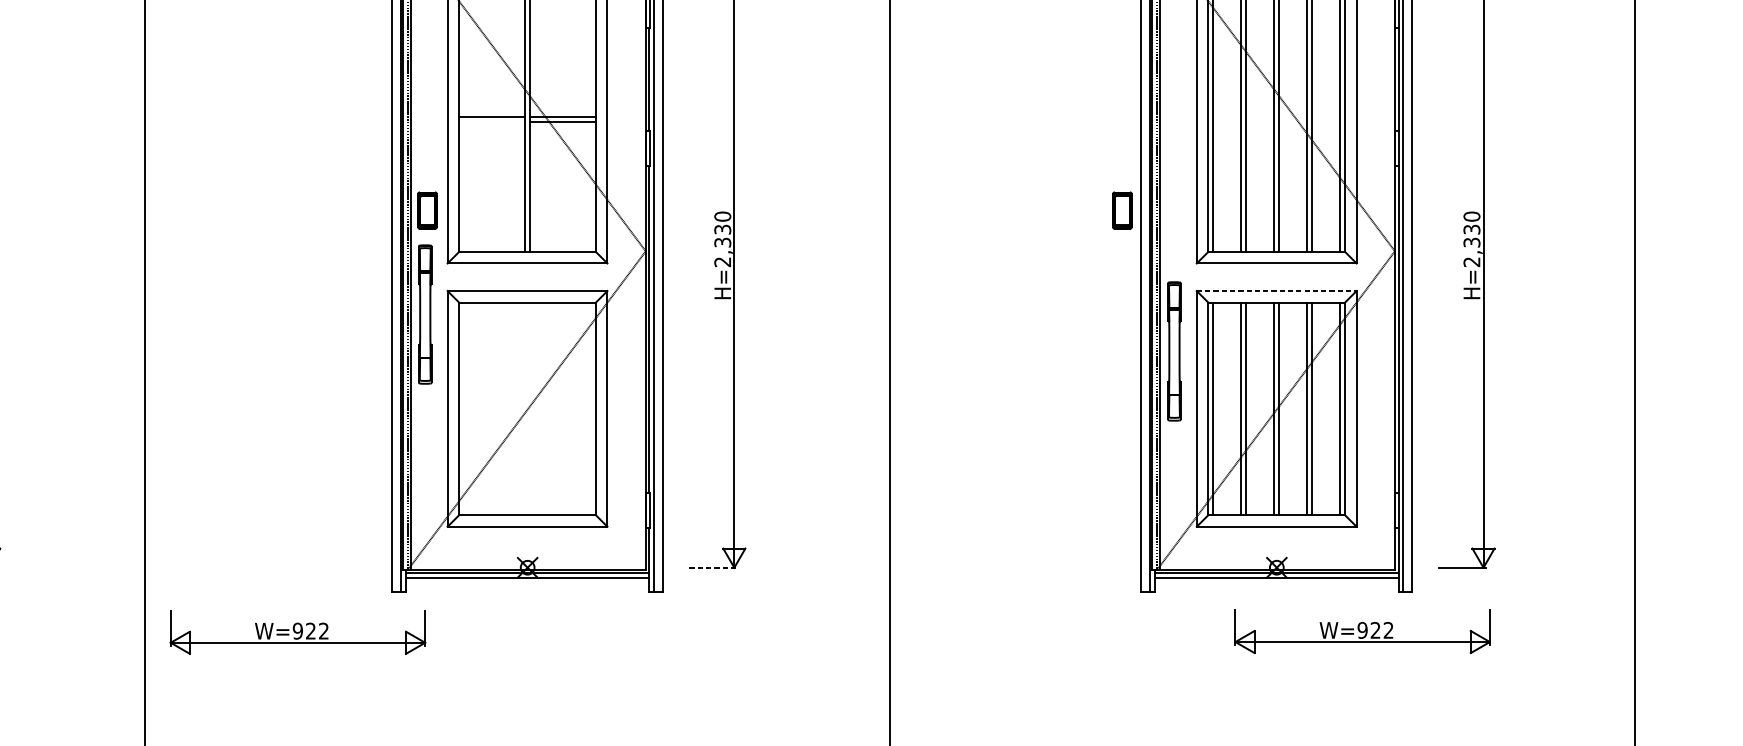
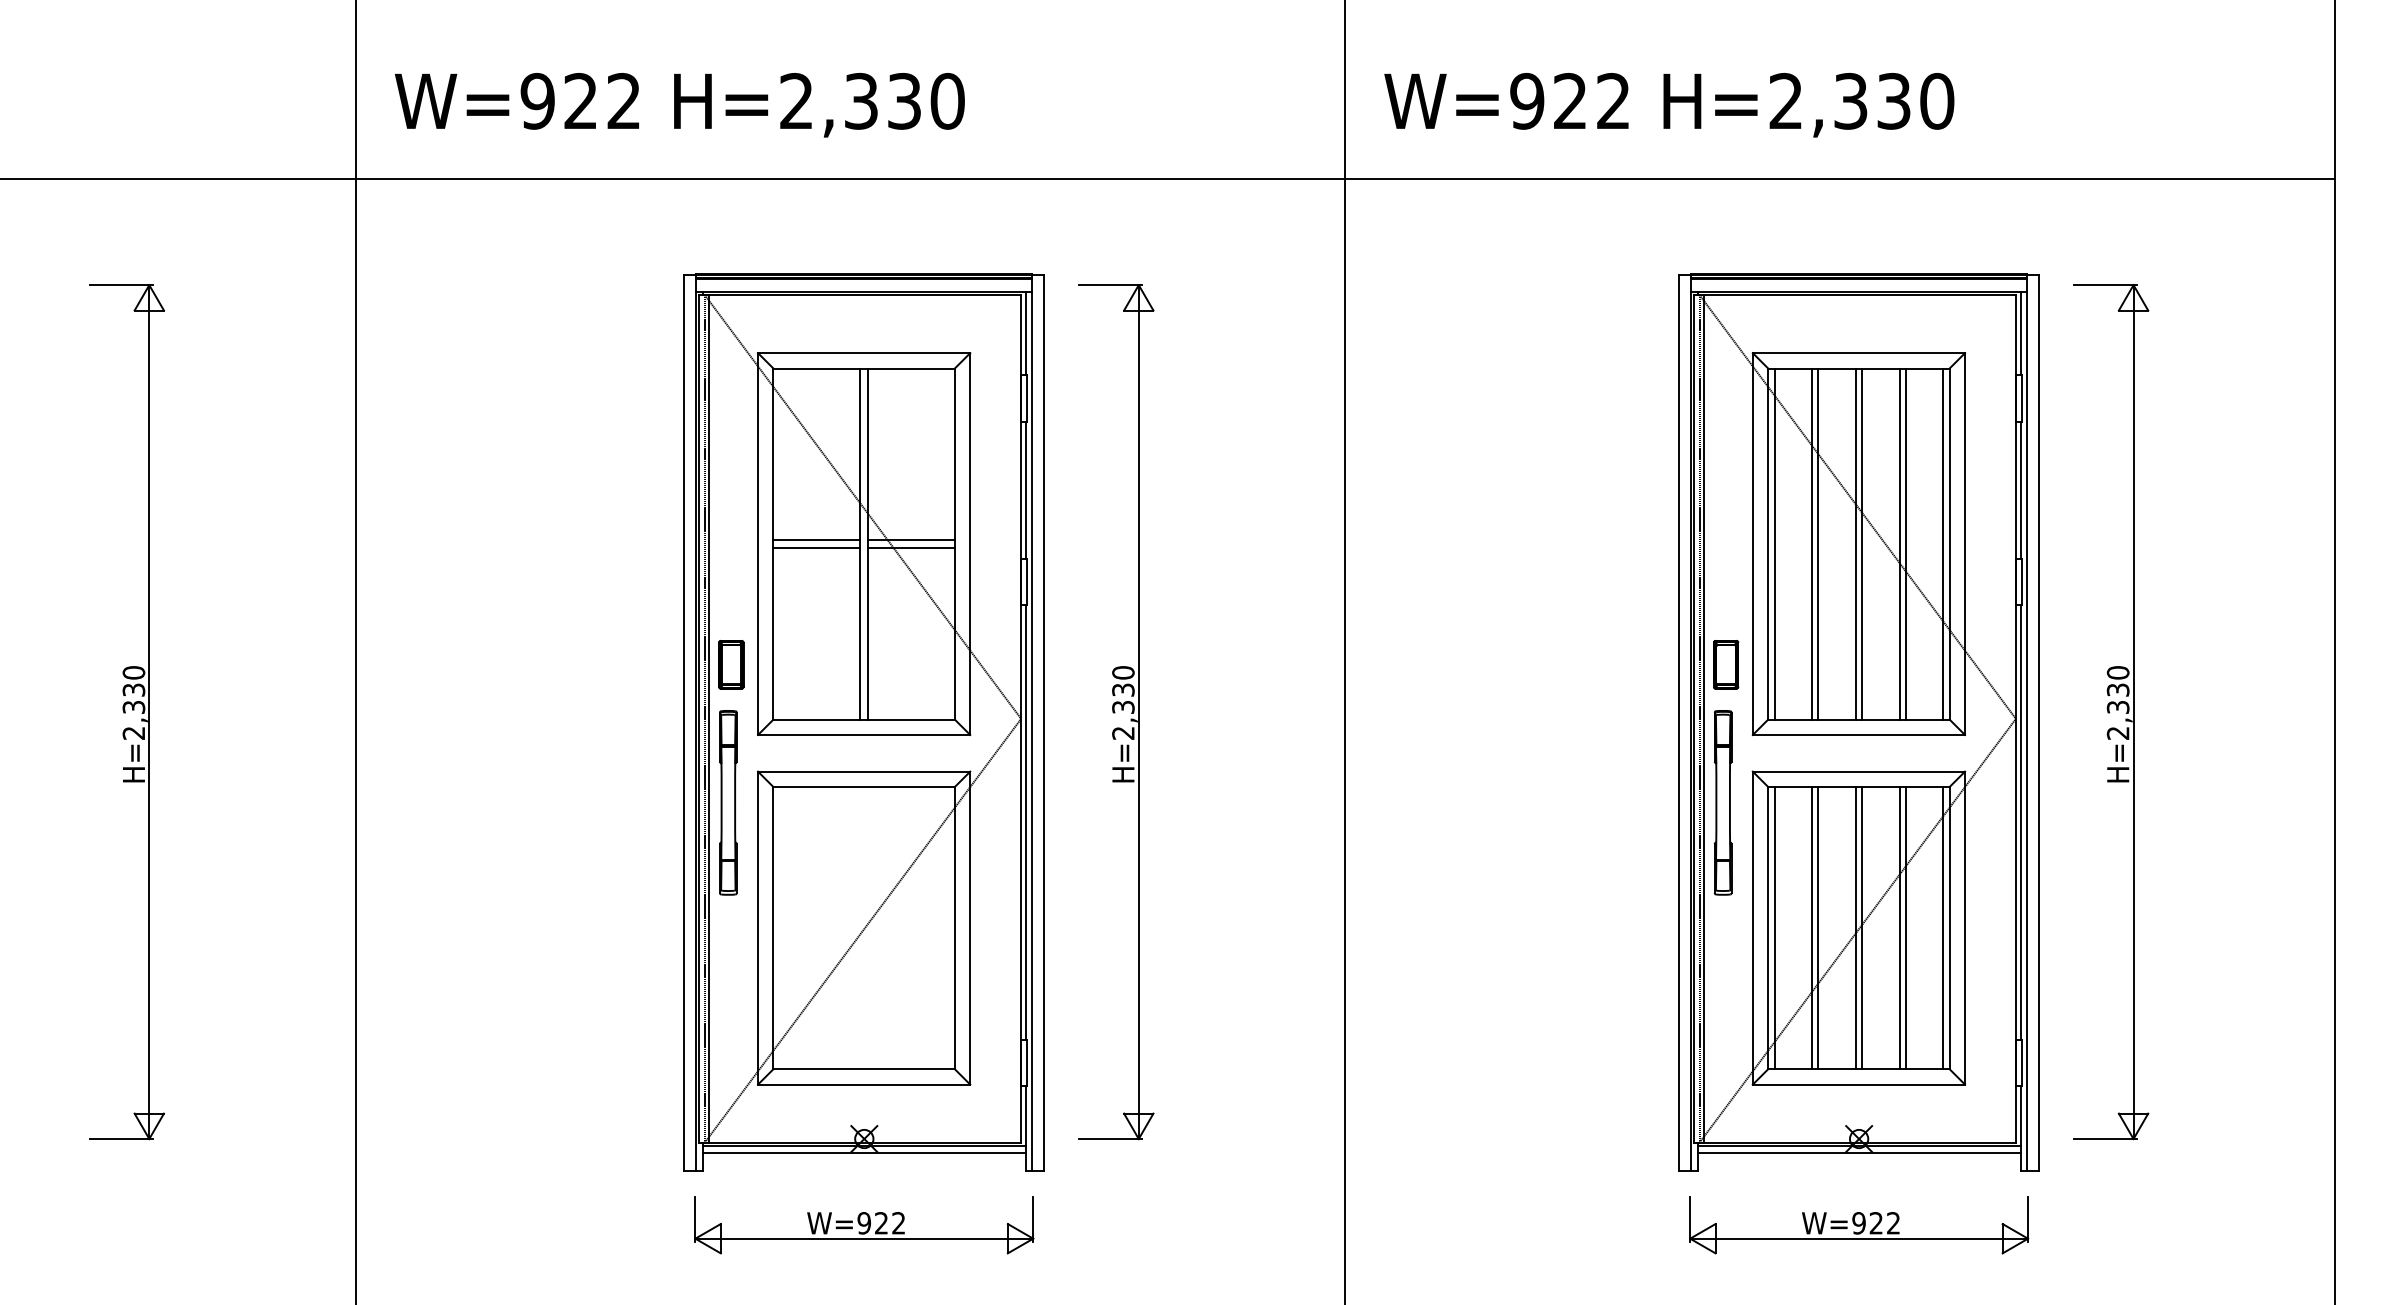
line: (491, 122) -> (816, 547), added
part: (1122, 210) -> (1726, 664), moved
line: (1277, 290) -> (1859, 771), dashed -> solid
part: (1173, 351) -> (1722, 802), moved
line: (713, 568) -> (1110, 1139), dashed -> solid
part: (298, 632) -> (864, 1225), moved
part: (1362, 632) -> (1859, 1225), moved

